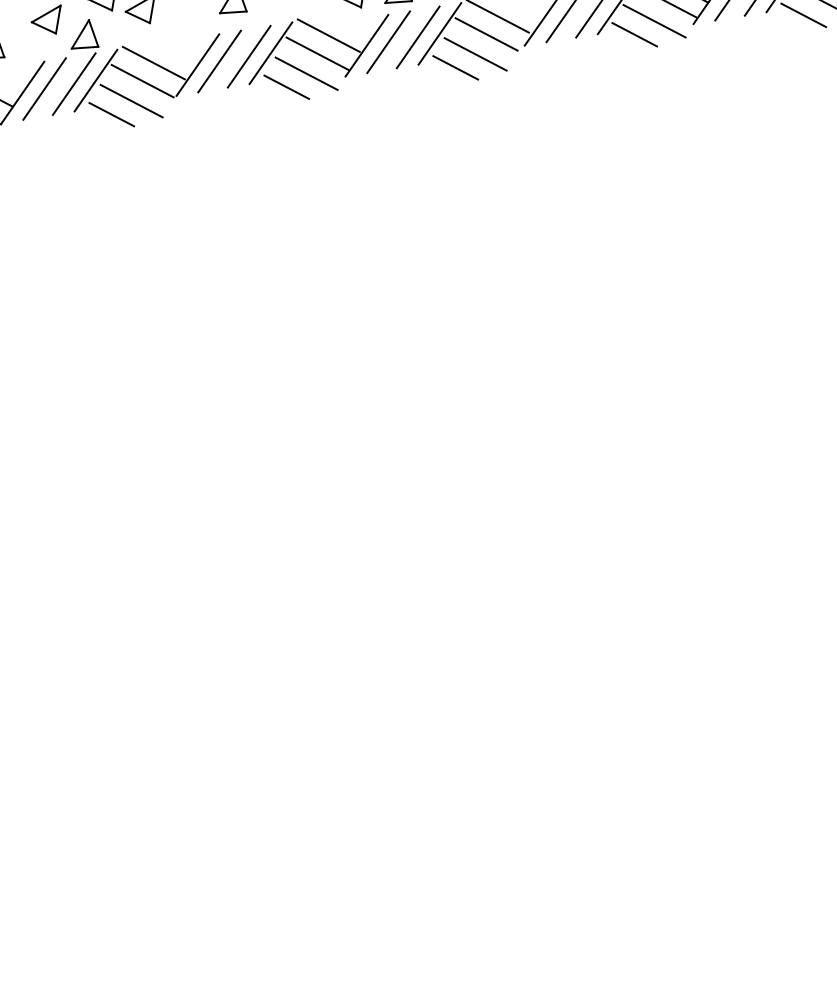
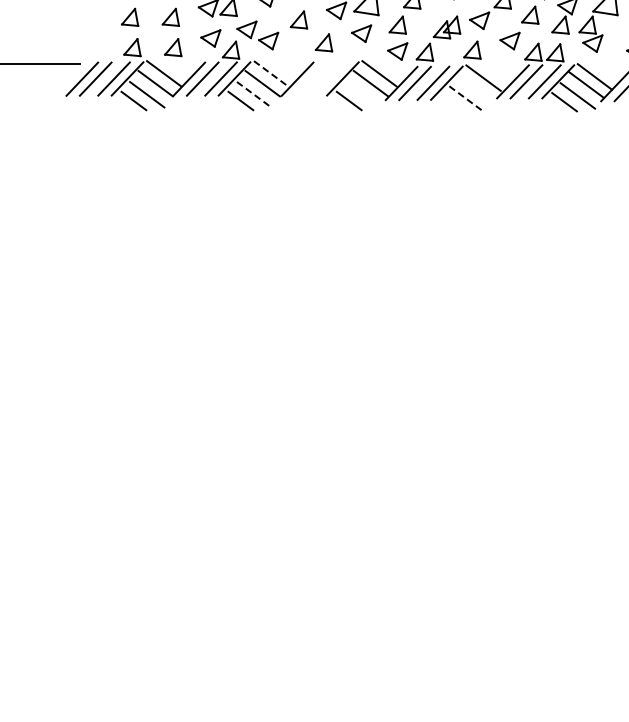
line: (485, 33) -> (474, 87), removed
line: (249, 55) -> (329, 78), removed
line: (475, 55) -> (466, 99), solid -> dashed
line: (218, 60) -> (310, 78), removed
line: (154, 64) -> (271, 74), solid -> dashed
line: (454, 68) -> (452, 105), removed
line: (306, 73) -> (362, 94), removed
line: (132, 102) -> (254, 95), solid -> dashed

